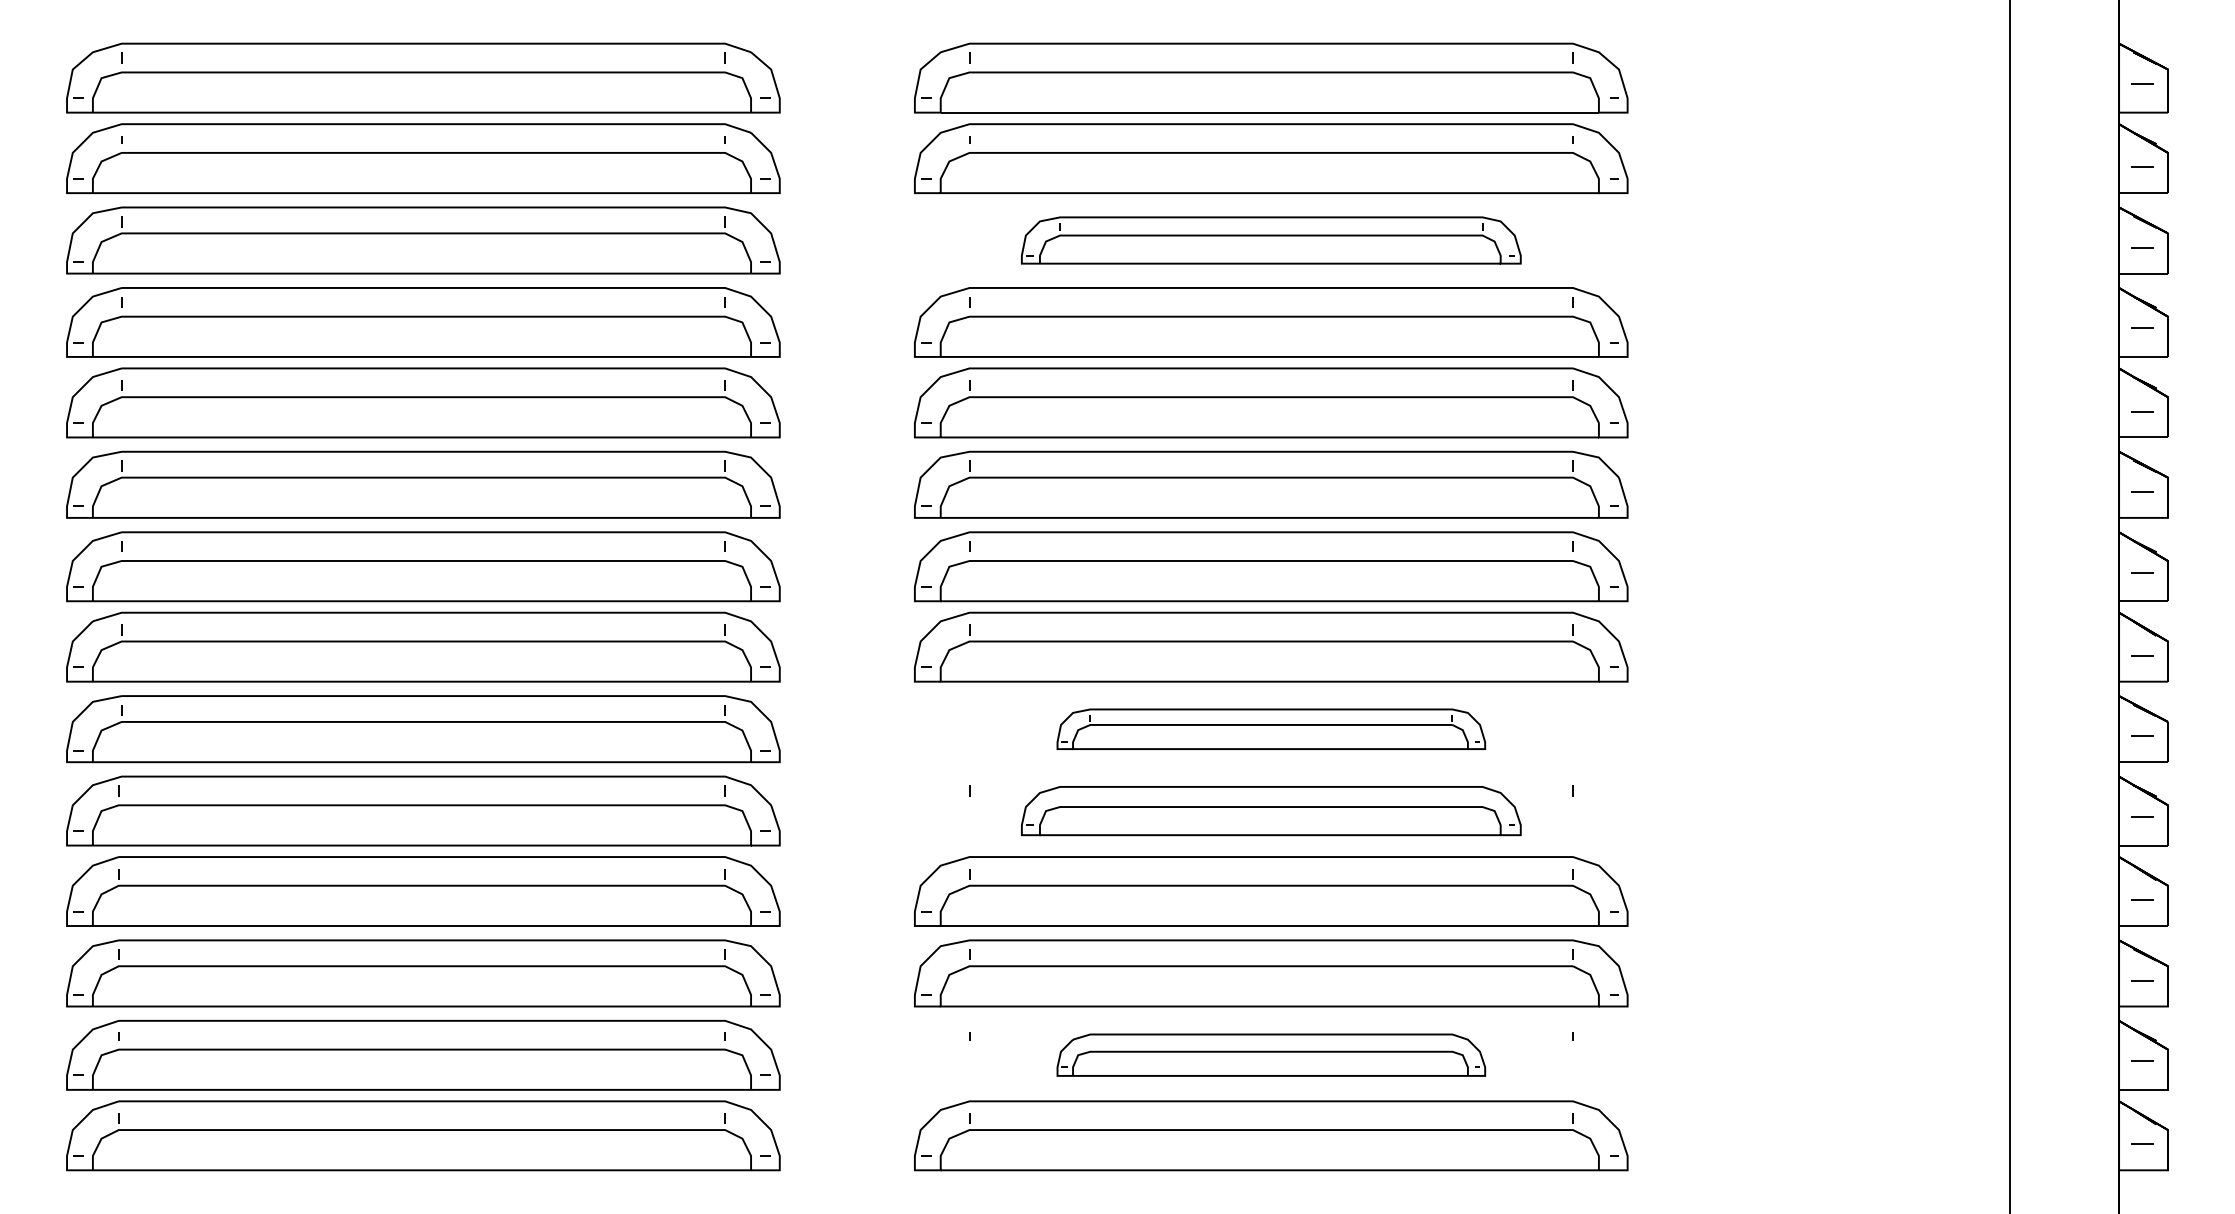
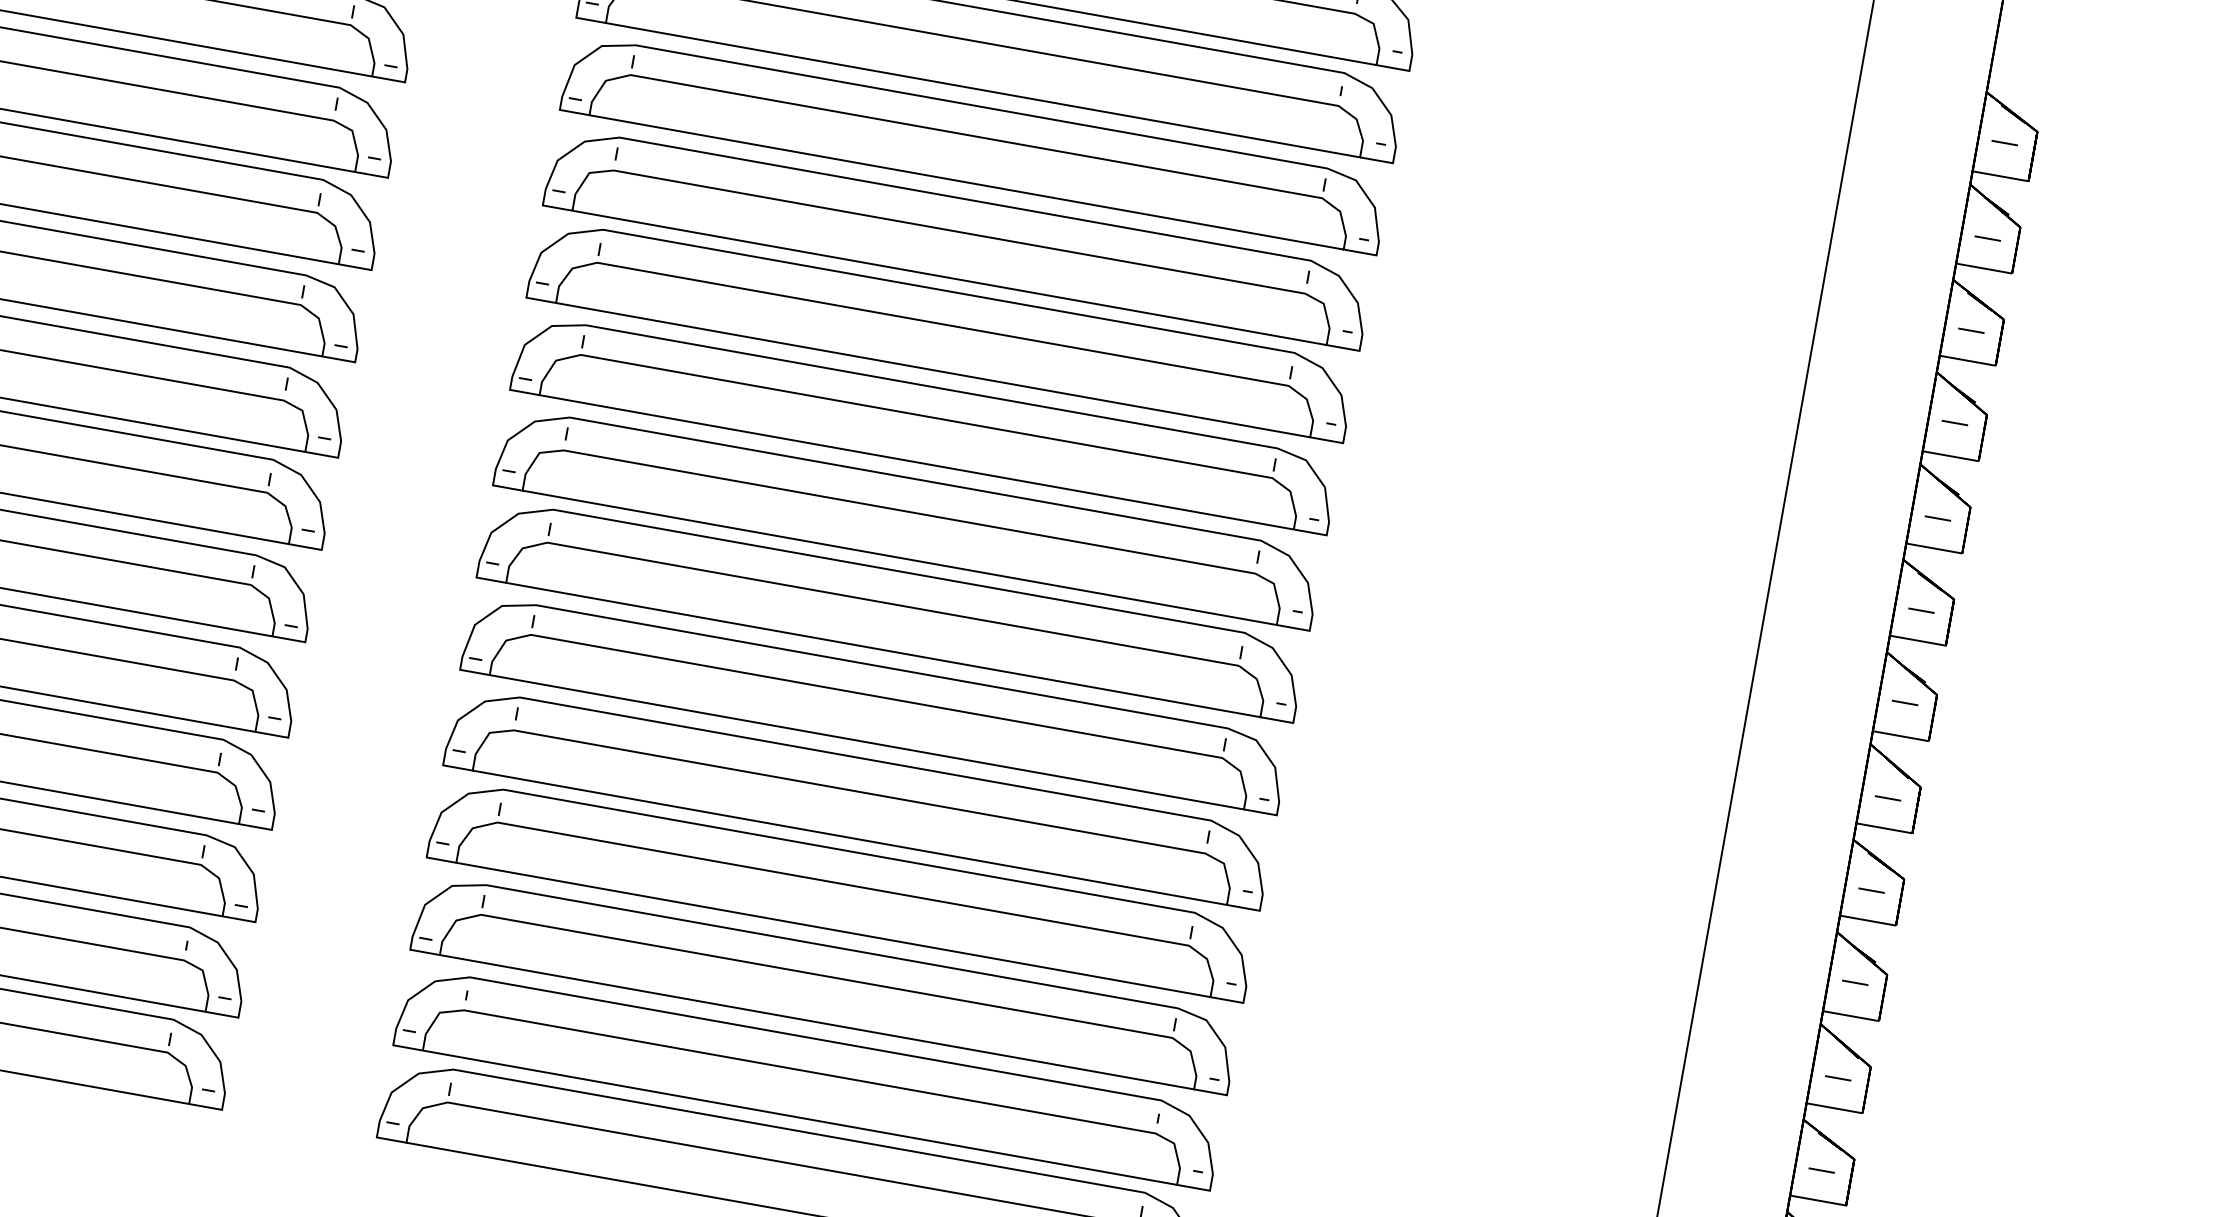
part: (1271, 240) -> (975, 144), size x1.43
part: (1271, 729) -> (875, 705), size x1.67
part: (1271, 810) -> (858, 797), size x1.43
part: (1271, 1054) -> (809, 1077), size x1.67

